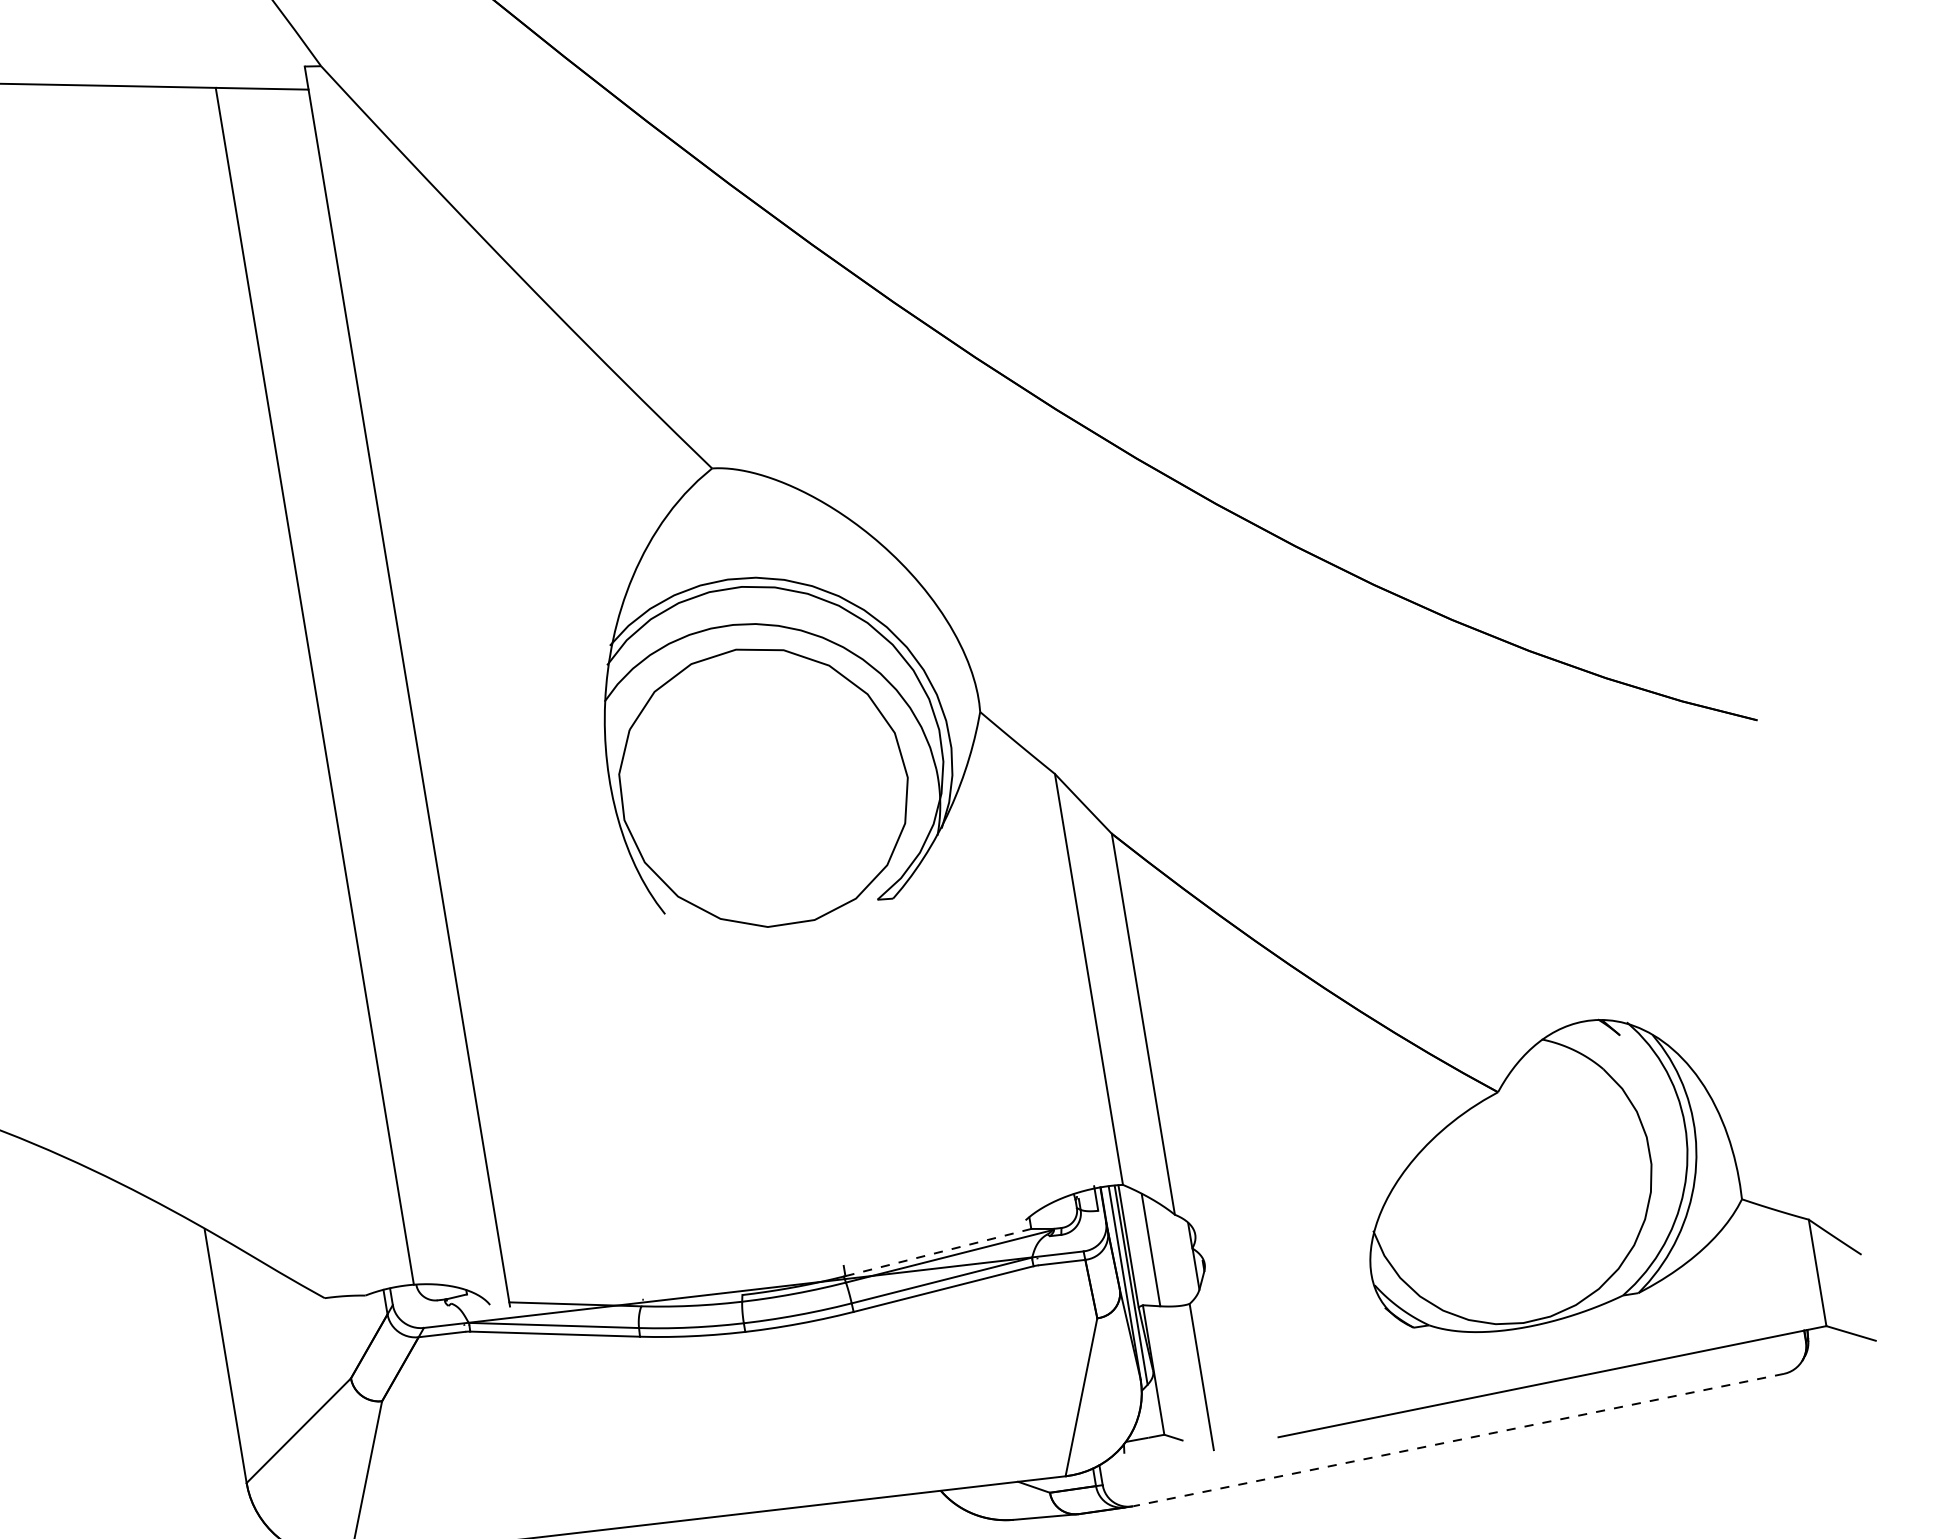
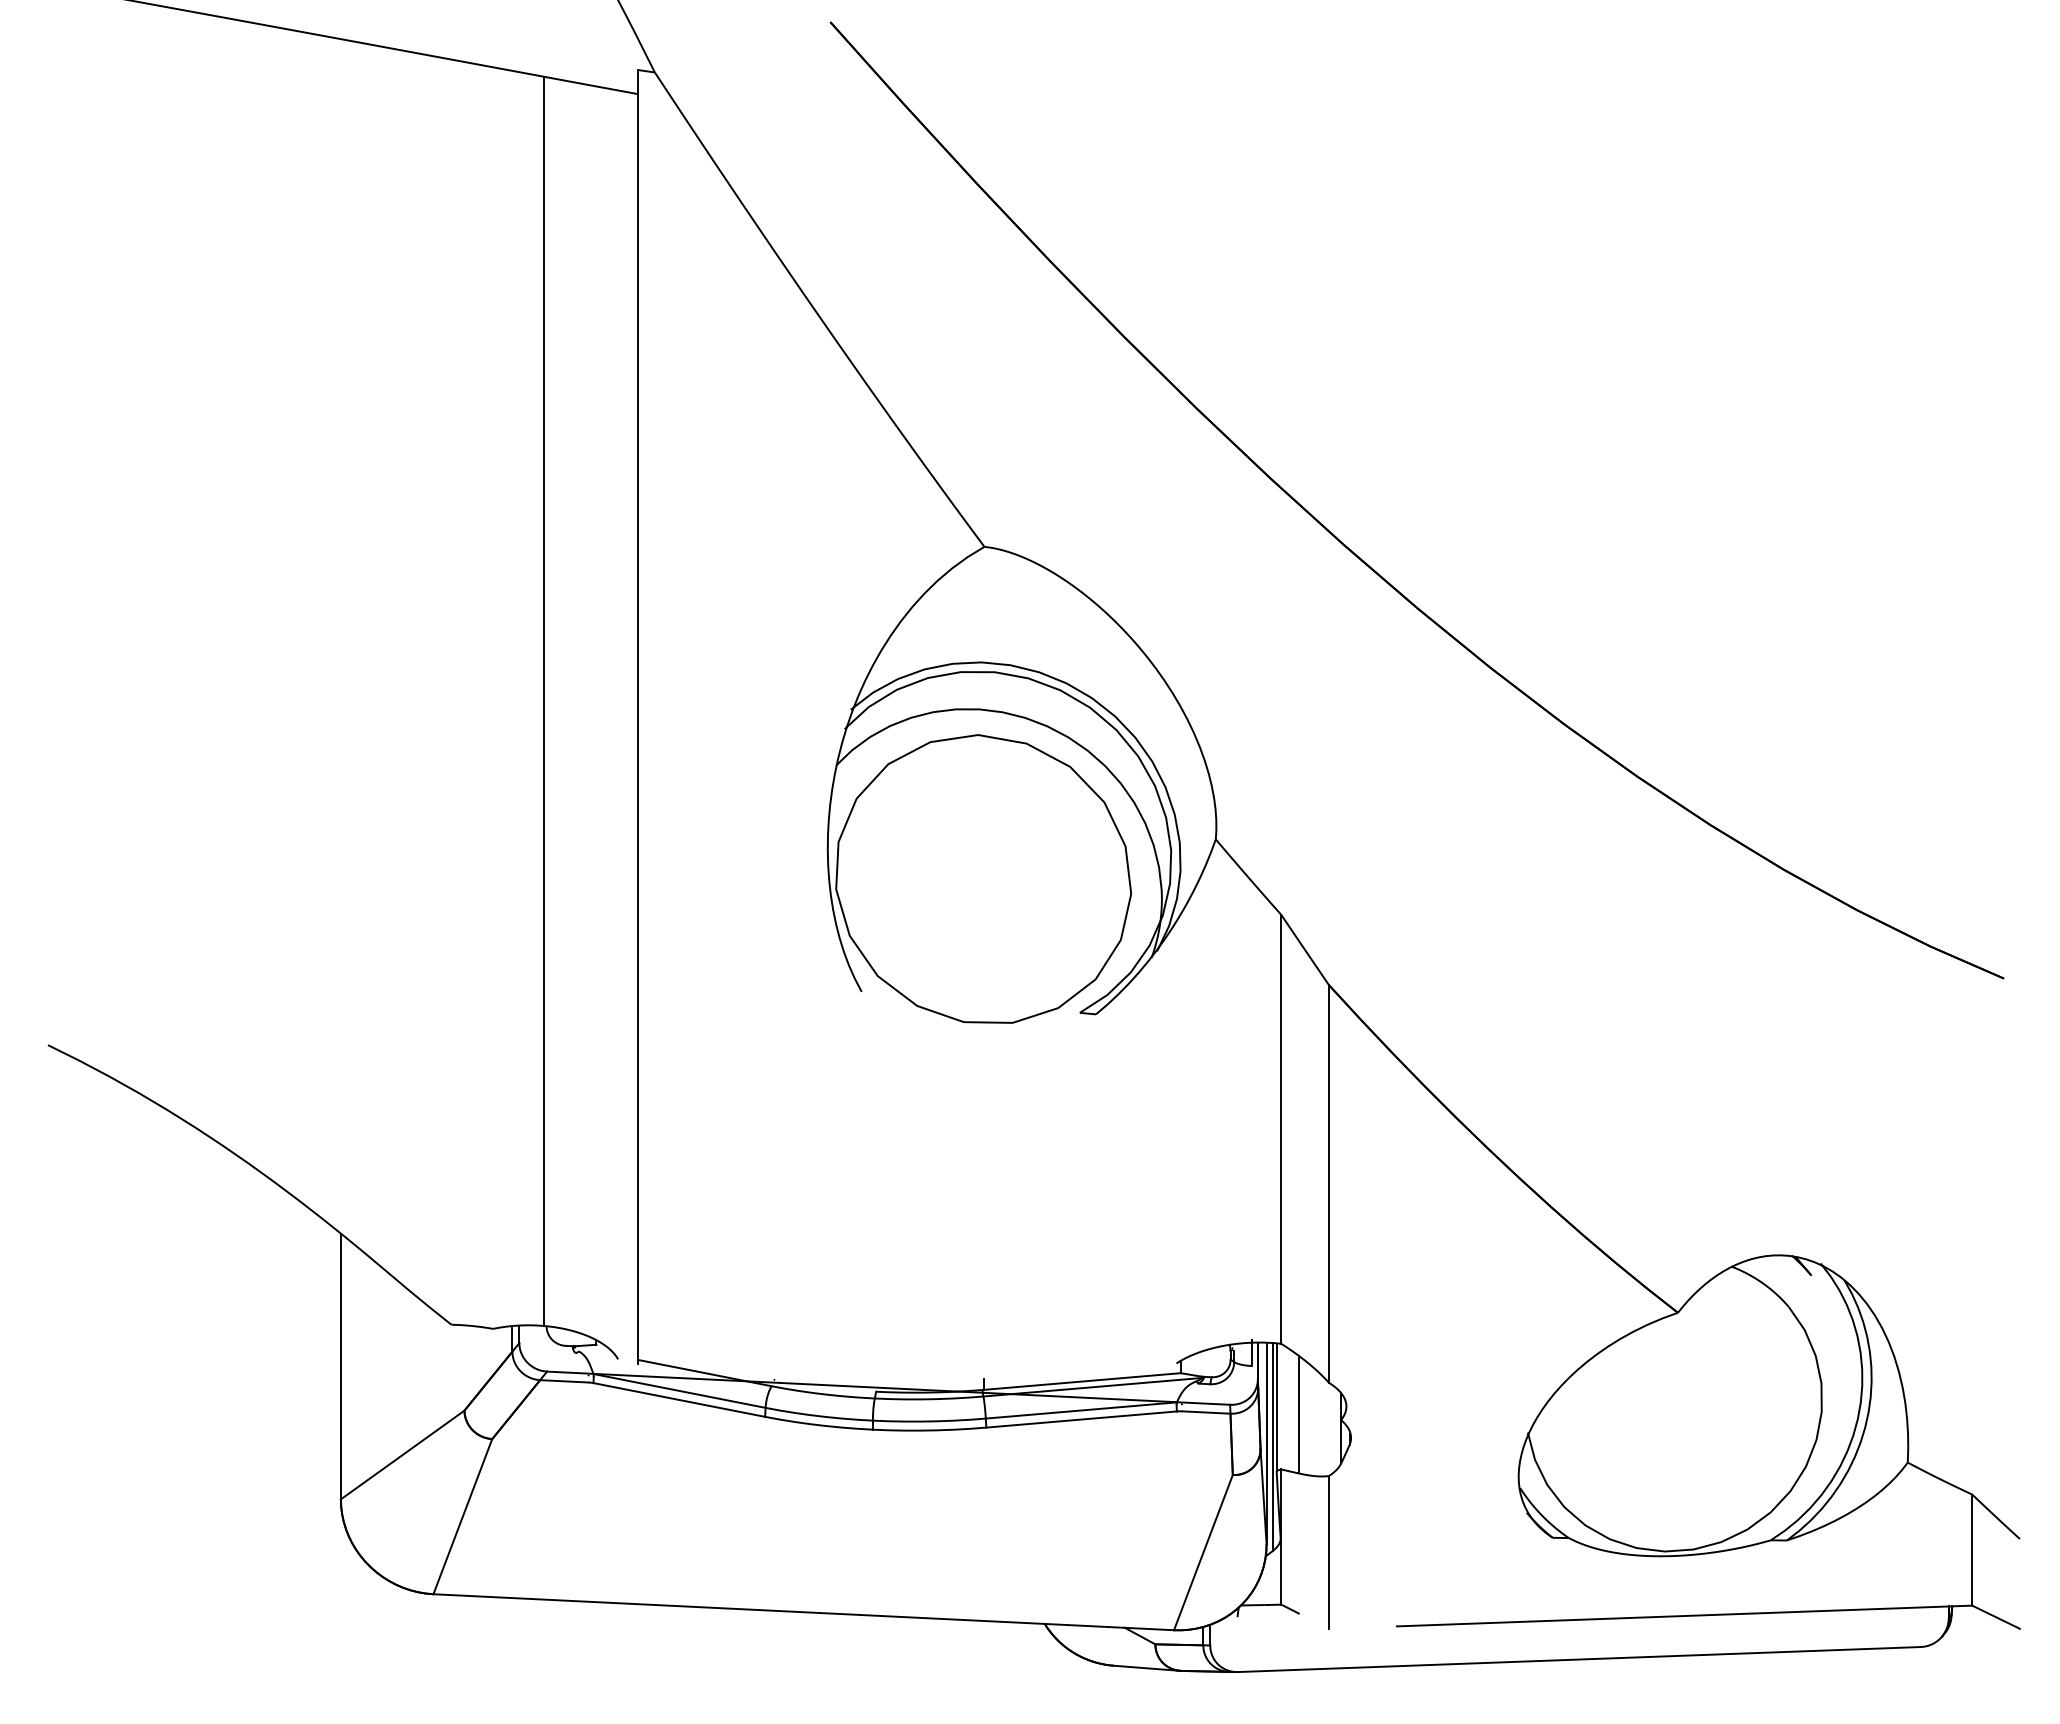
line: (938, 1252) -> (1082, 1381), dashed -> solid
line: (1458, 1440) -> (1579, 1659), dashed -> solid

